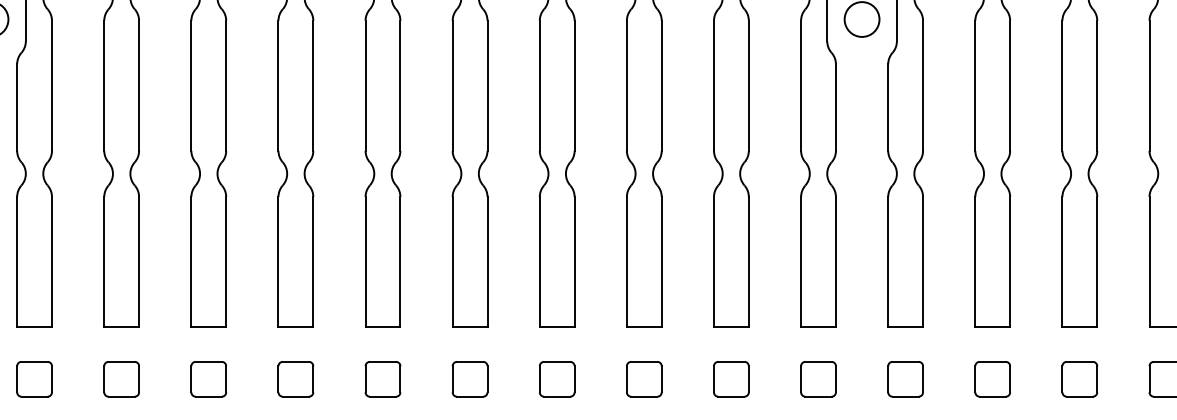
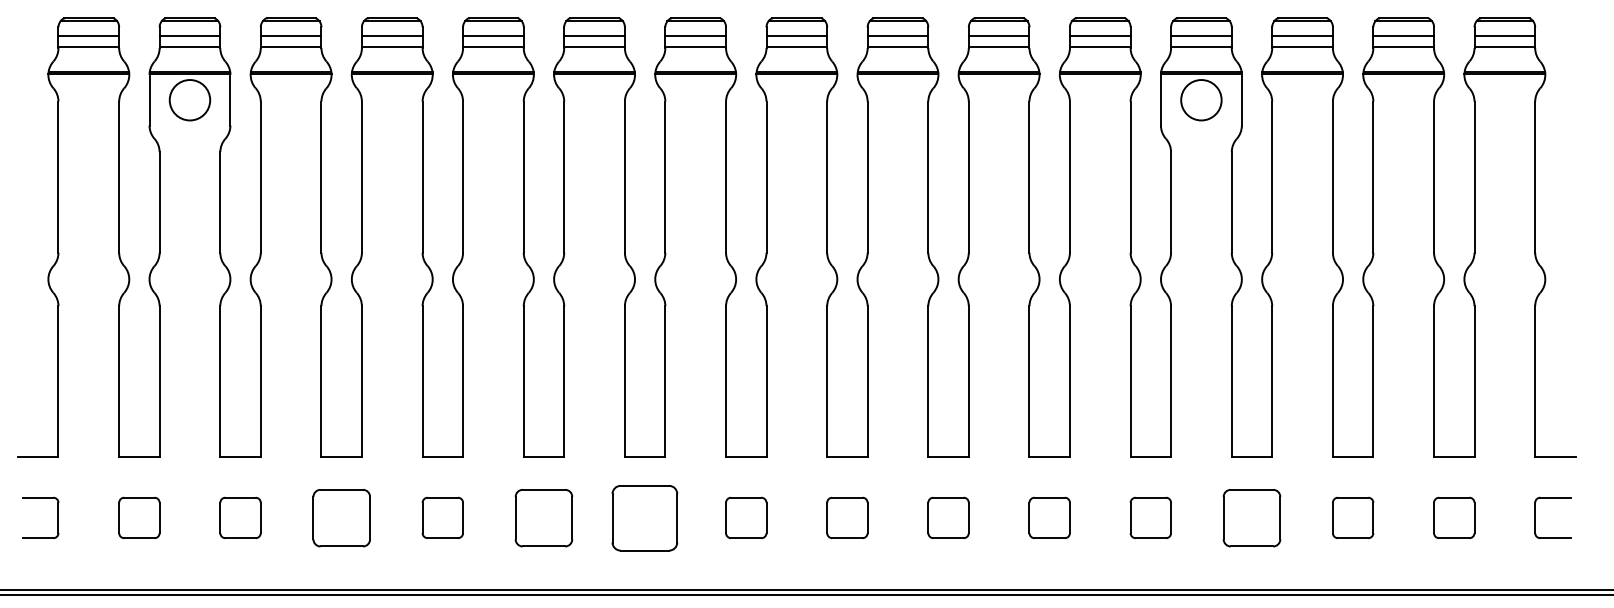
part: (121, 378) -> (341, 517), size x1.4
part: (295, 378) -> (543, 517), size x1.4
part: (383, 378) -> (645, 517), size x1.6
part: (905, 378) -> (1251, 517), size x1.4

